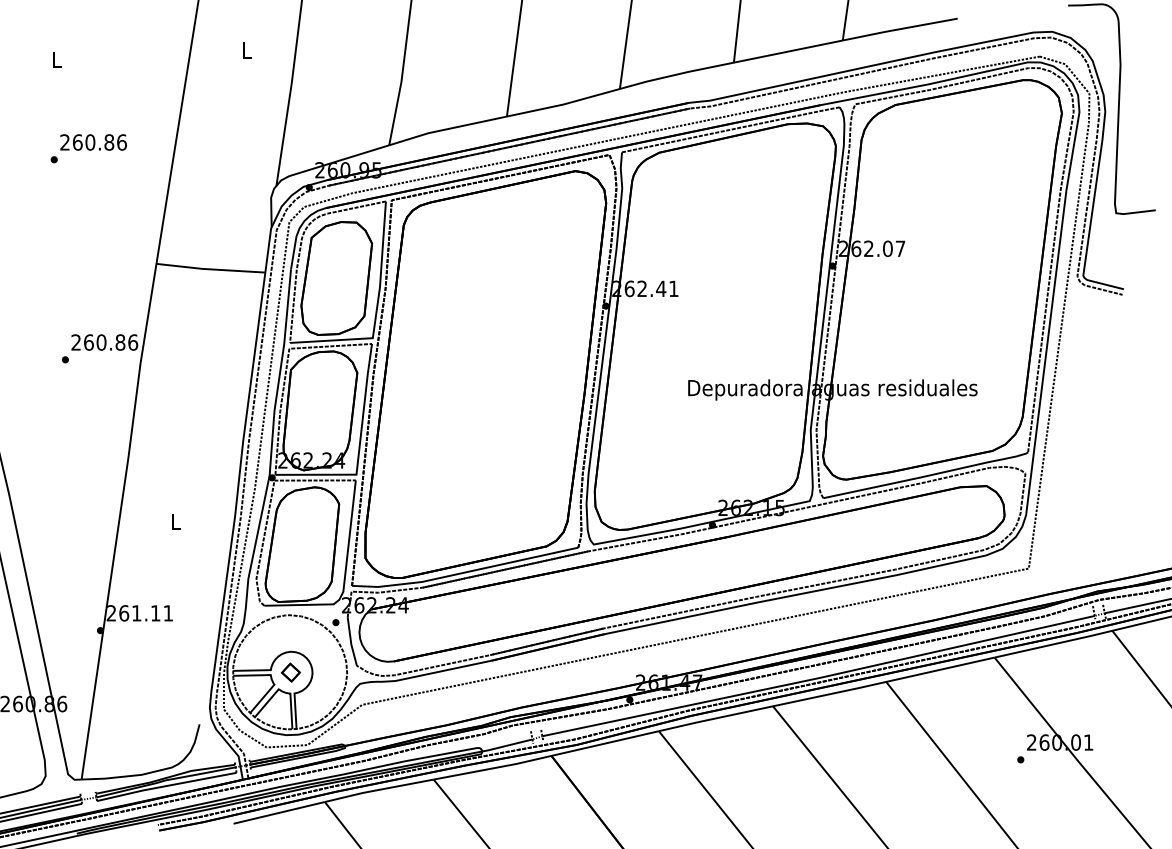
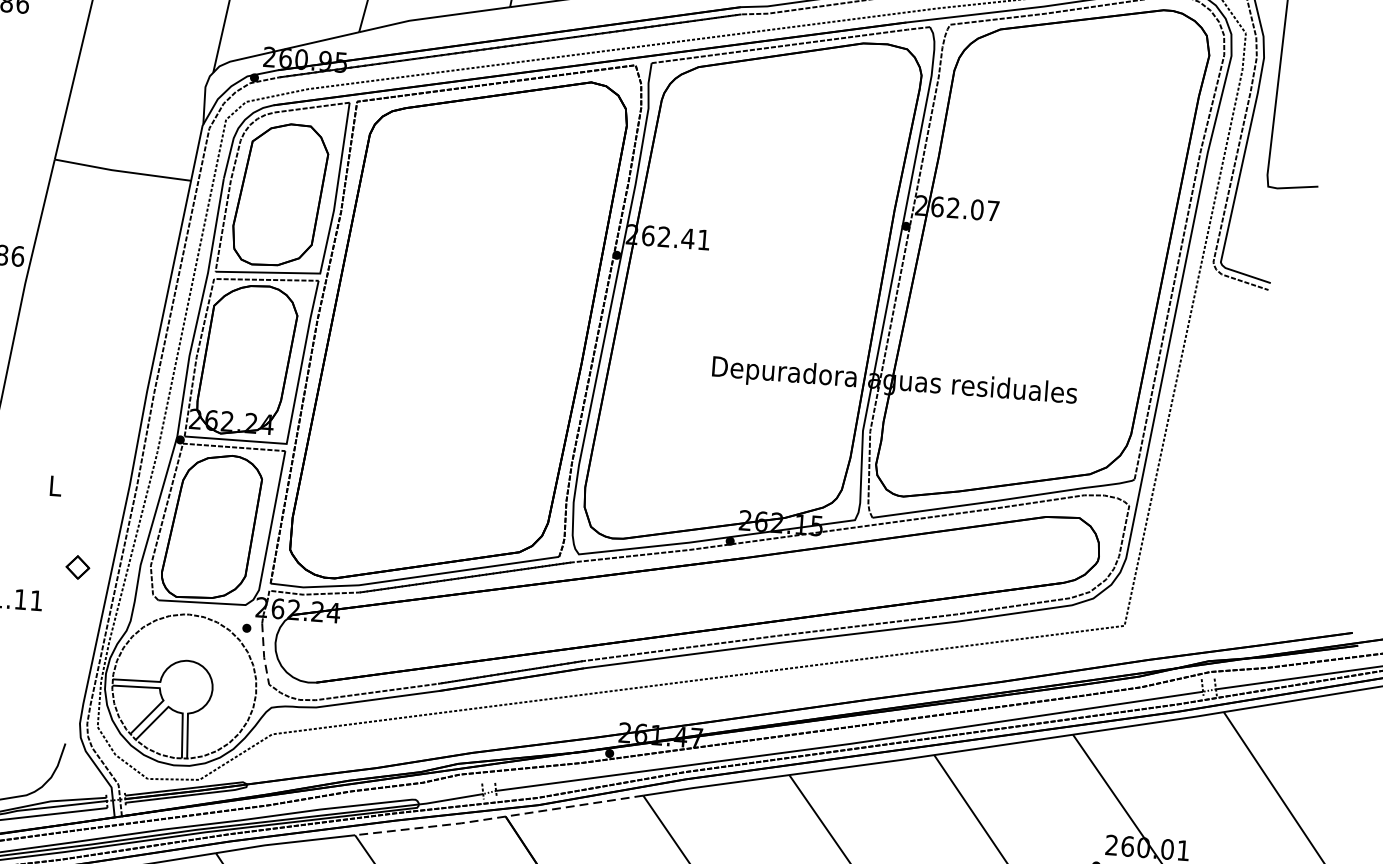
line: (351, 642) -> (264, 654), solid -> dashed
part: (290, 672) -> (77, 567), moved
line: (545, 757) -> (497, 818), solid -> dashed

